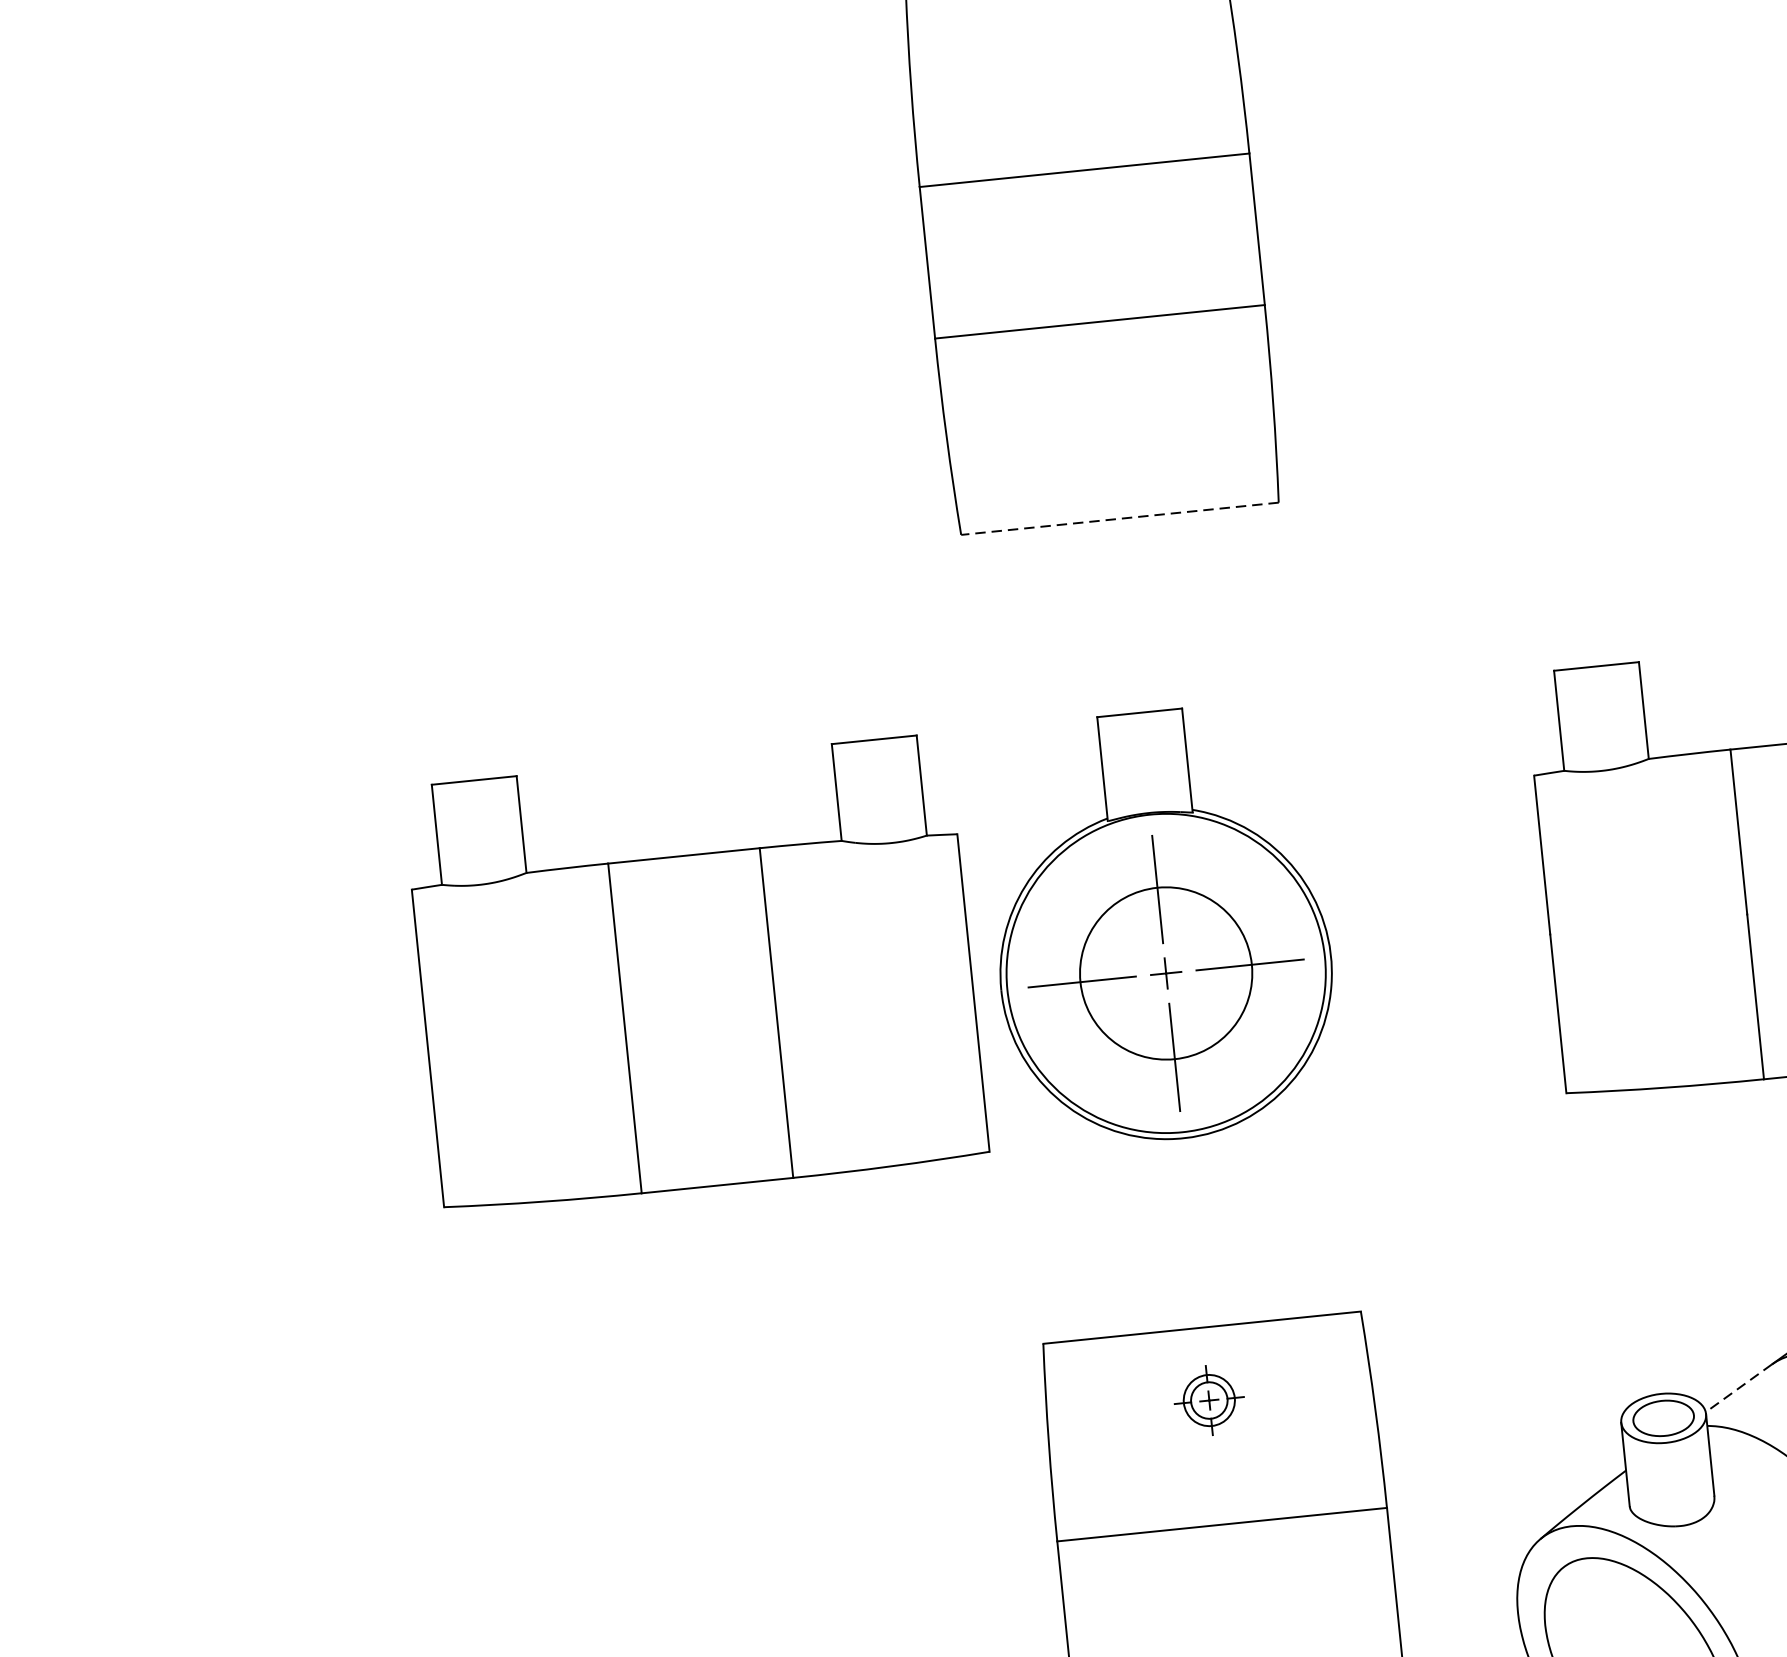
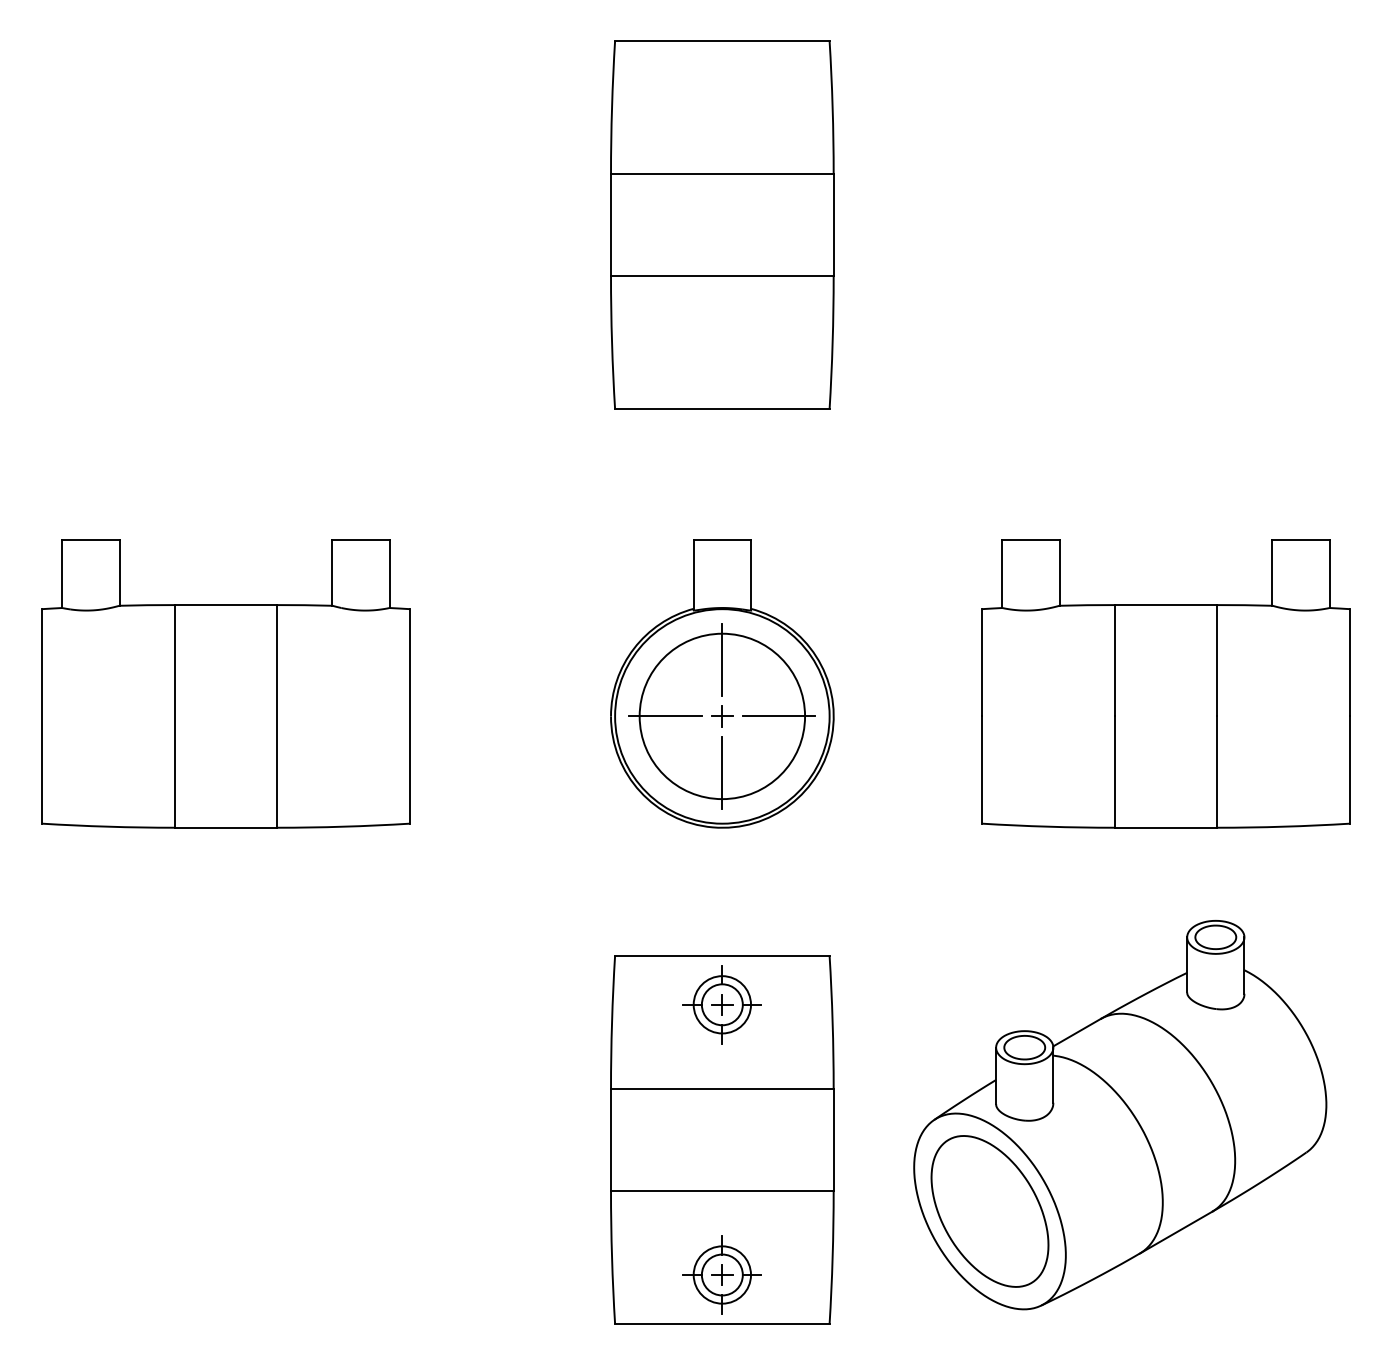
line: (1118, 519) -> (721, 409), dashed -> solid
part: (695, 972) -> (225, 683), moved
circle: (1166, 973) -> (722, 716), size x1.43
line: (1737, 1388) -> (1076, 1032), dashed -> solid
part: (1208, 1400) -> (721, 1004), size x1.67

